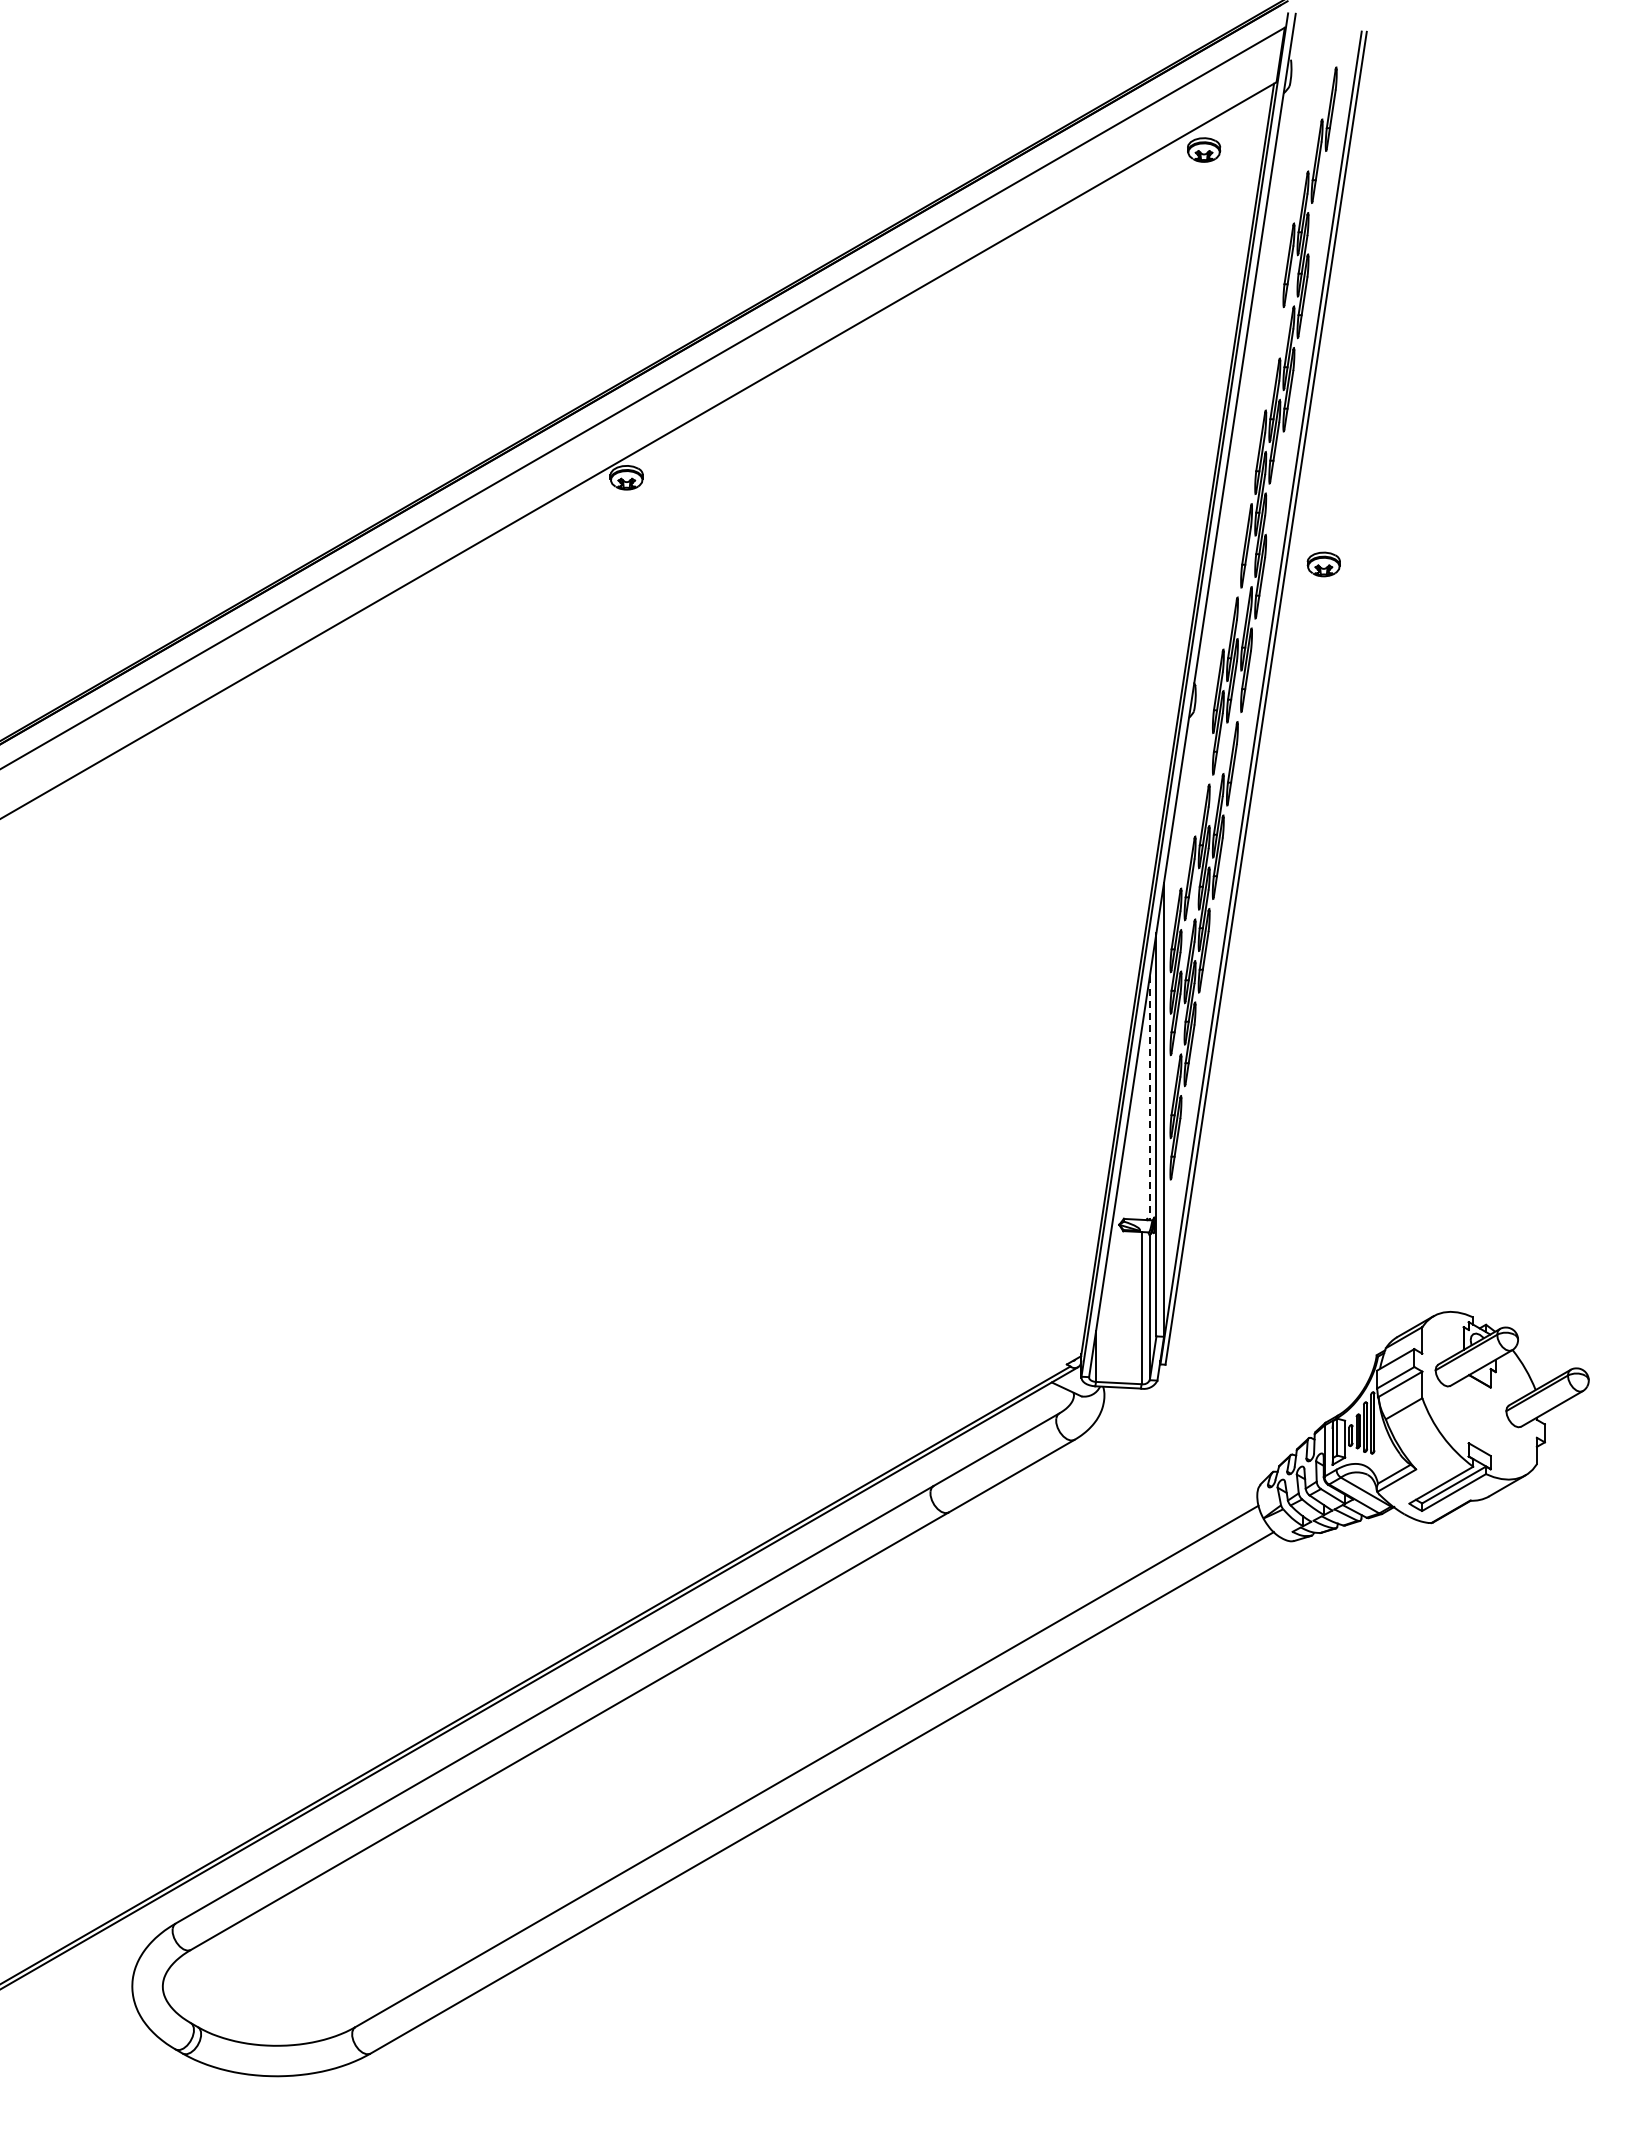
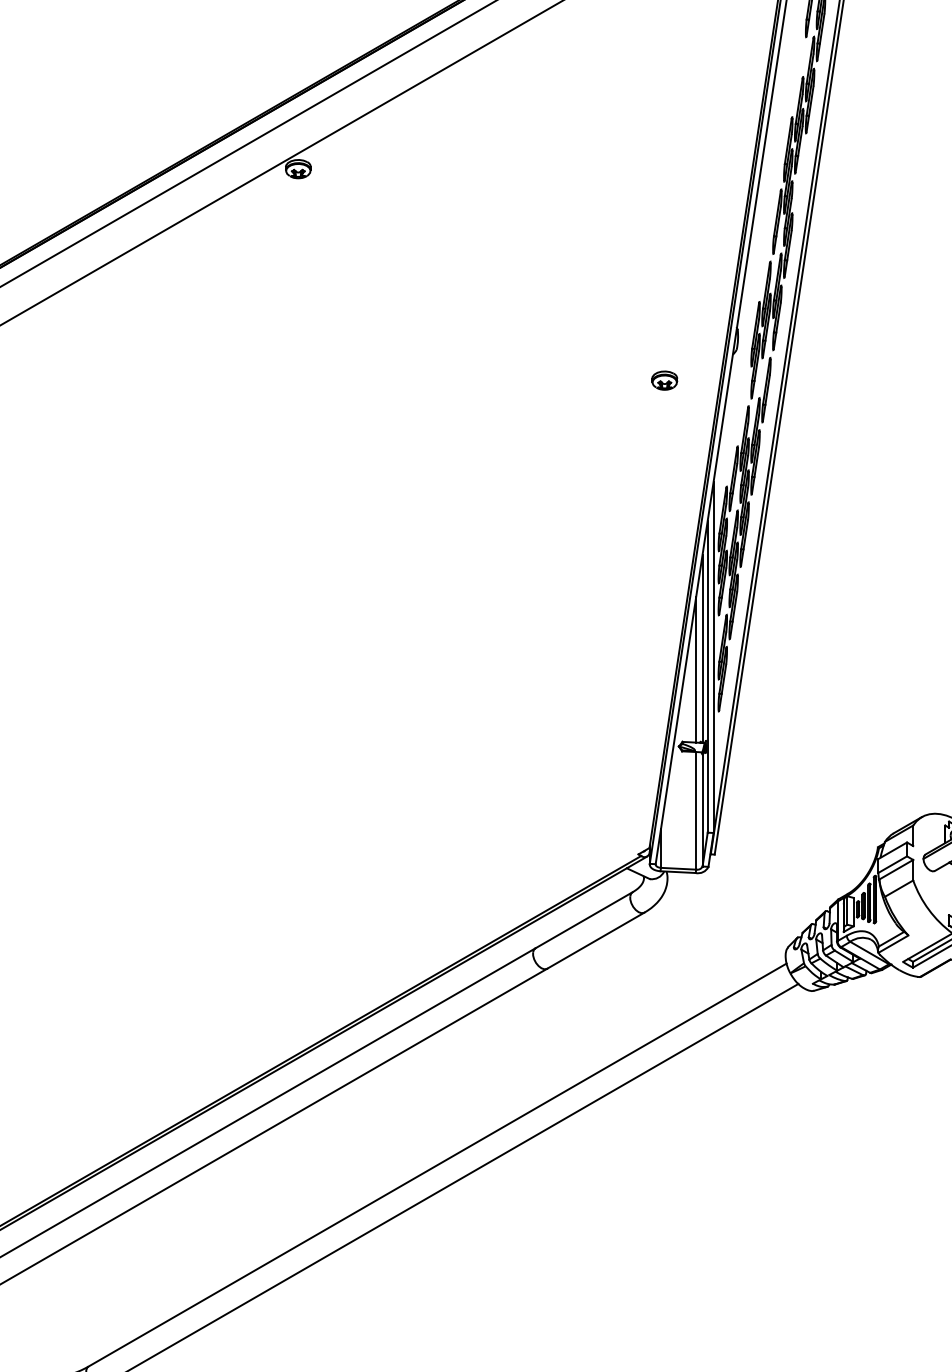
part: (1323, 564) -> (664, 380), moved
line: (1149, 1098) -> (702, 648), dashed -> solid
line: (1141, 1124) -> (696, 668), added

